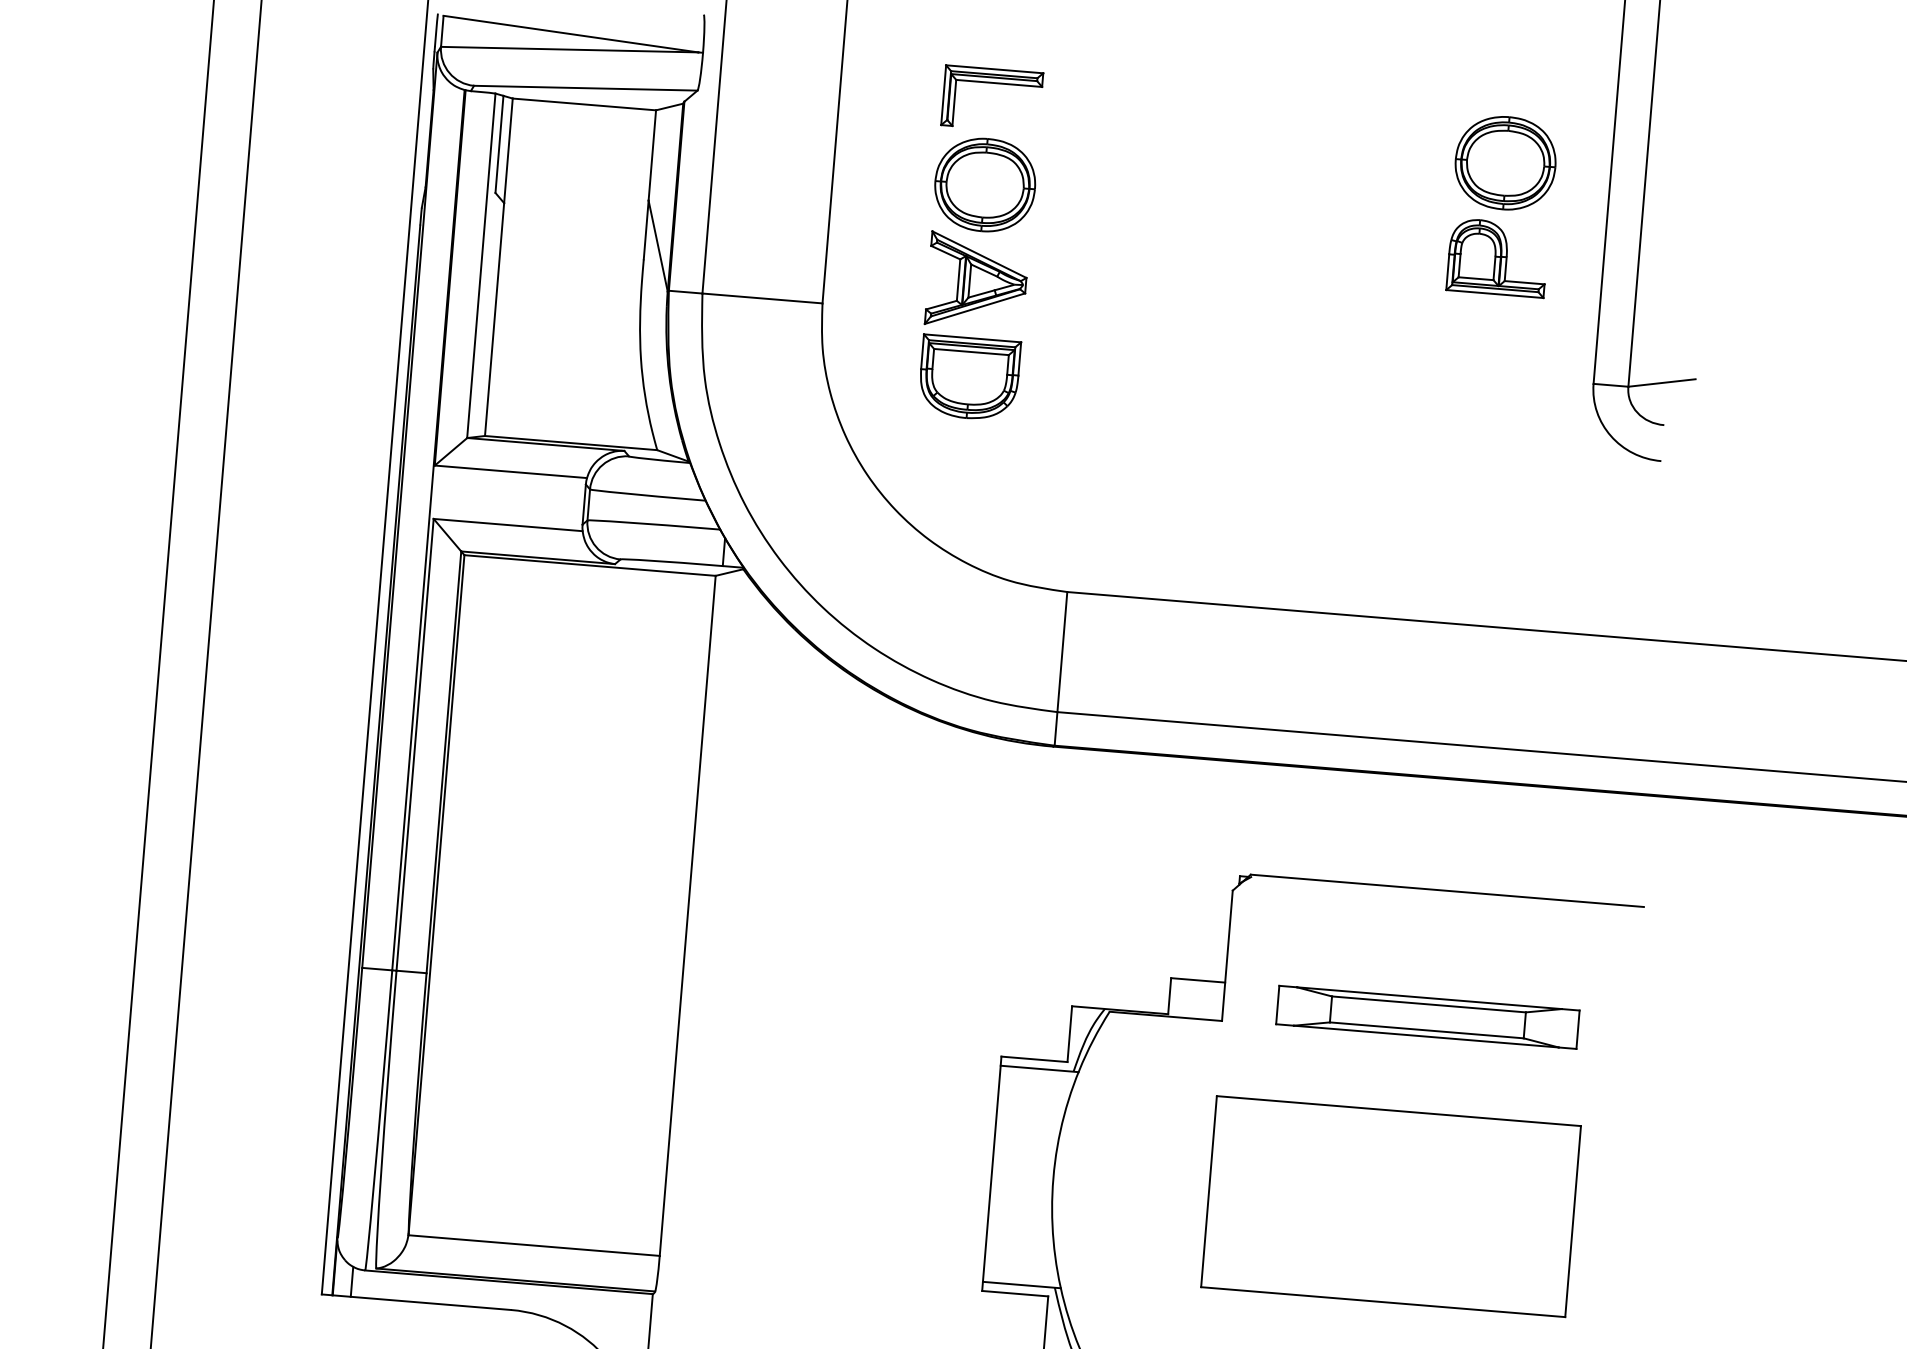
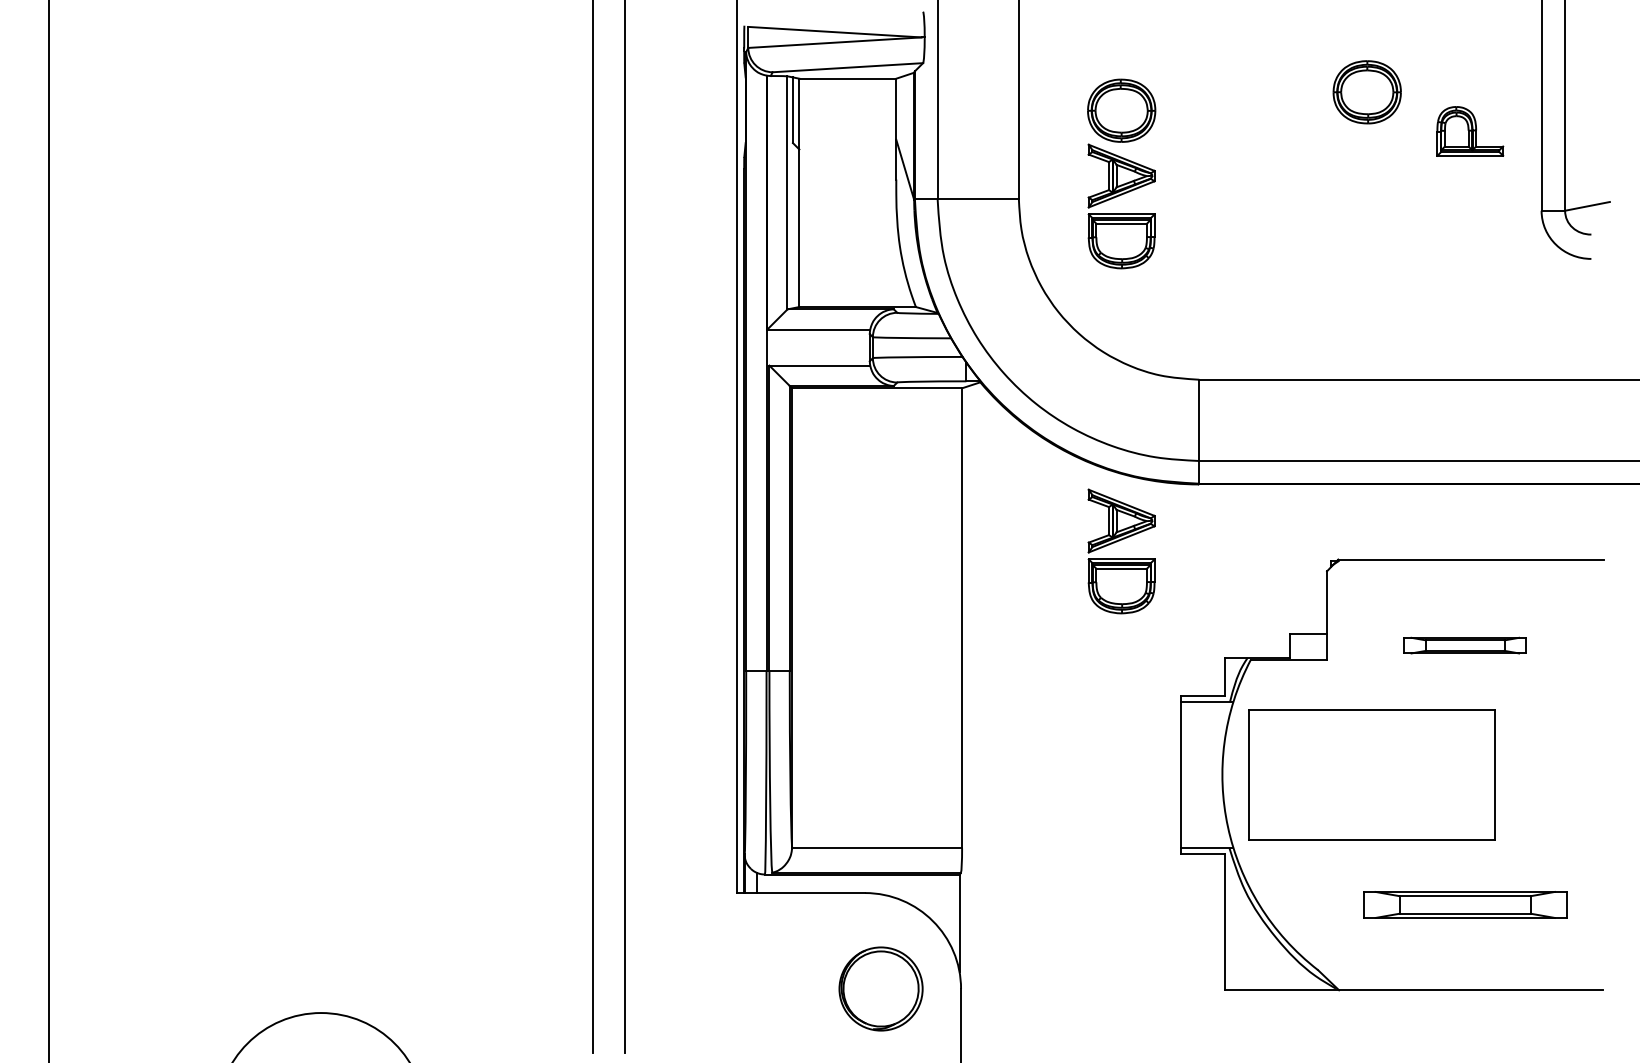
part: (993, 84) -> (1121, 42), removed
part: (1504, 163) -> (1366, 92), moved
part: (930, 846) -> (1121, 558), added
part: (1428, 1017) -> (1465, 645), size x0.6
part: (1390, 1205) -> (1371, 774), moved

